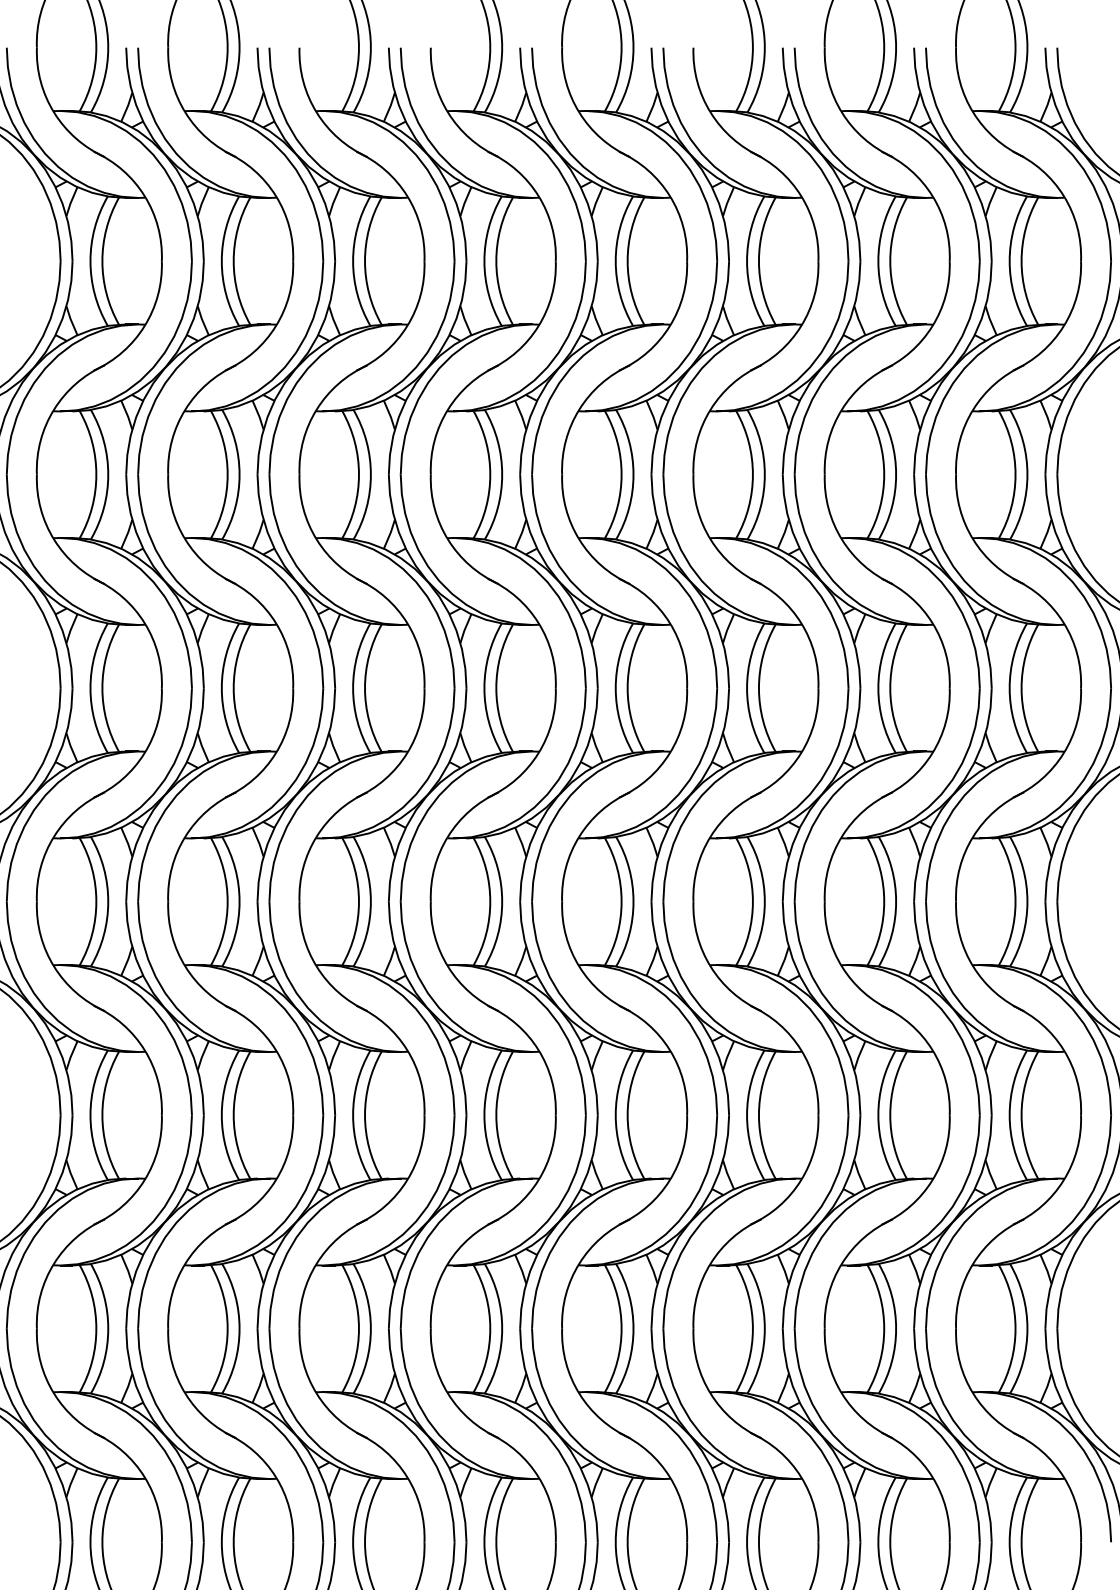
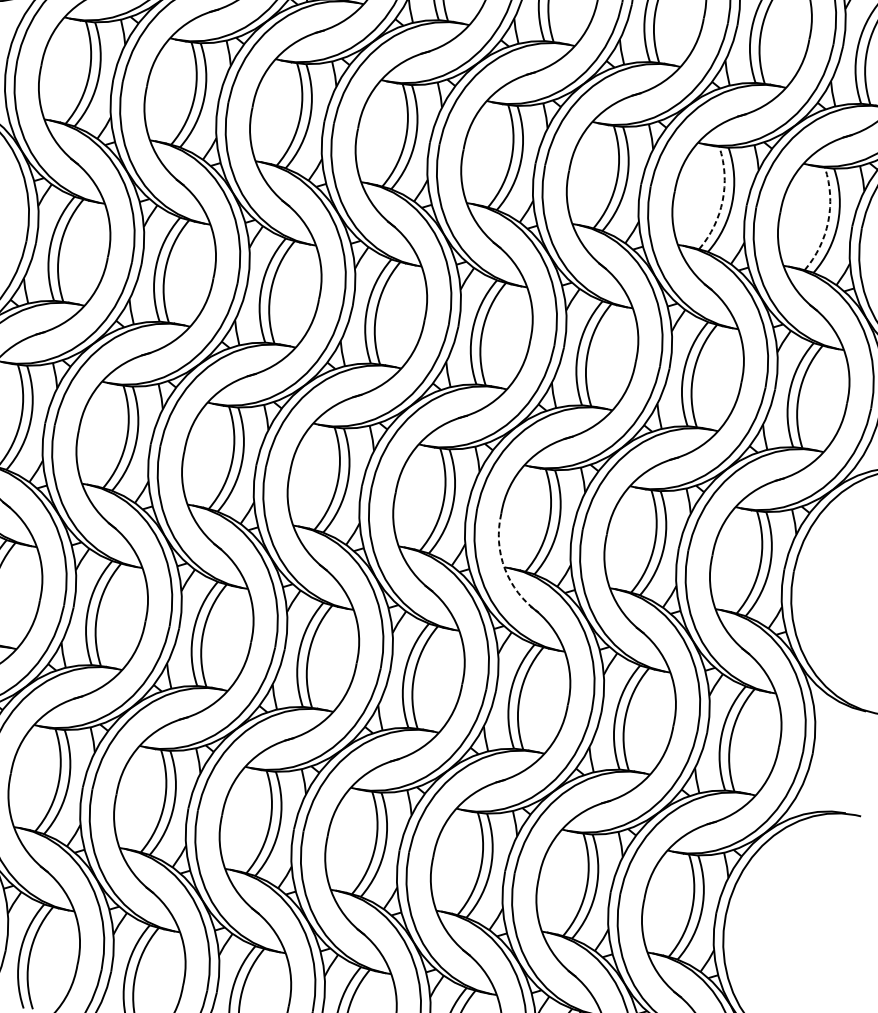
arc: (884, 474) -> (722, 200), solid -> dashed
arc: (1015, 474) -> (828, 221), solid -> dashed
arc: (710, 966) -> (504, 568), solid -> dashed

